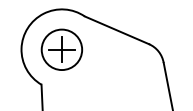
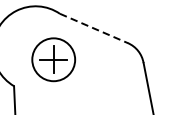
line: (117, 30) -> (94, 28), solid -> dashed
part: (61, 49) -> (53, 59), moved

